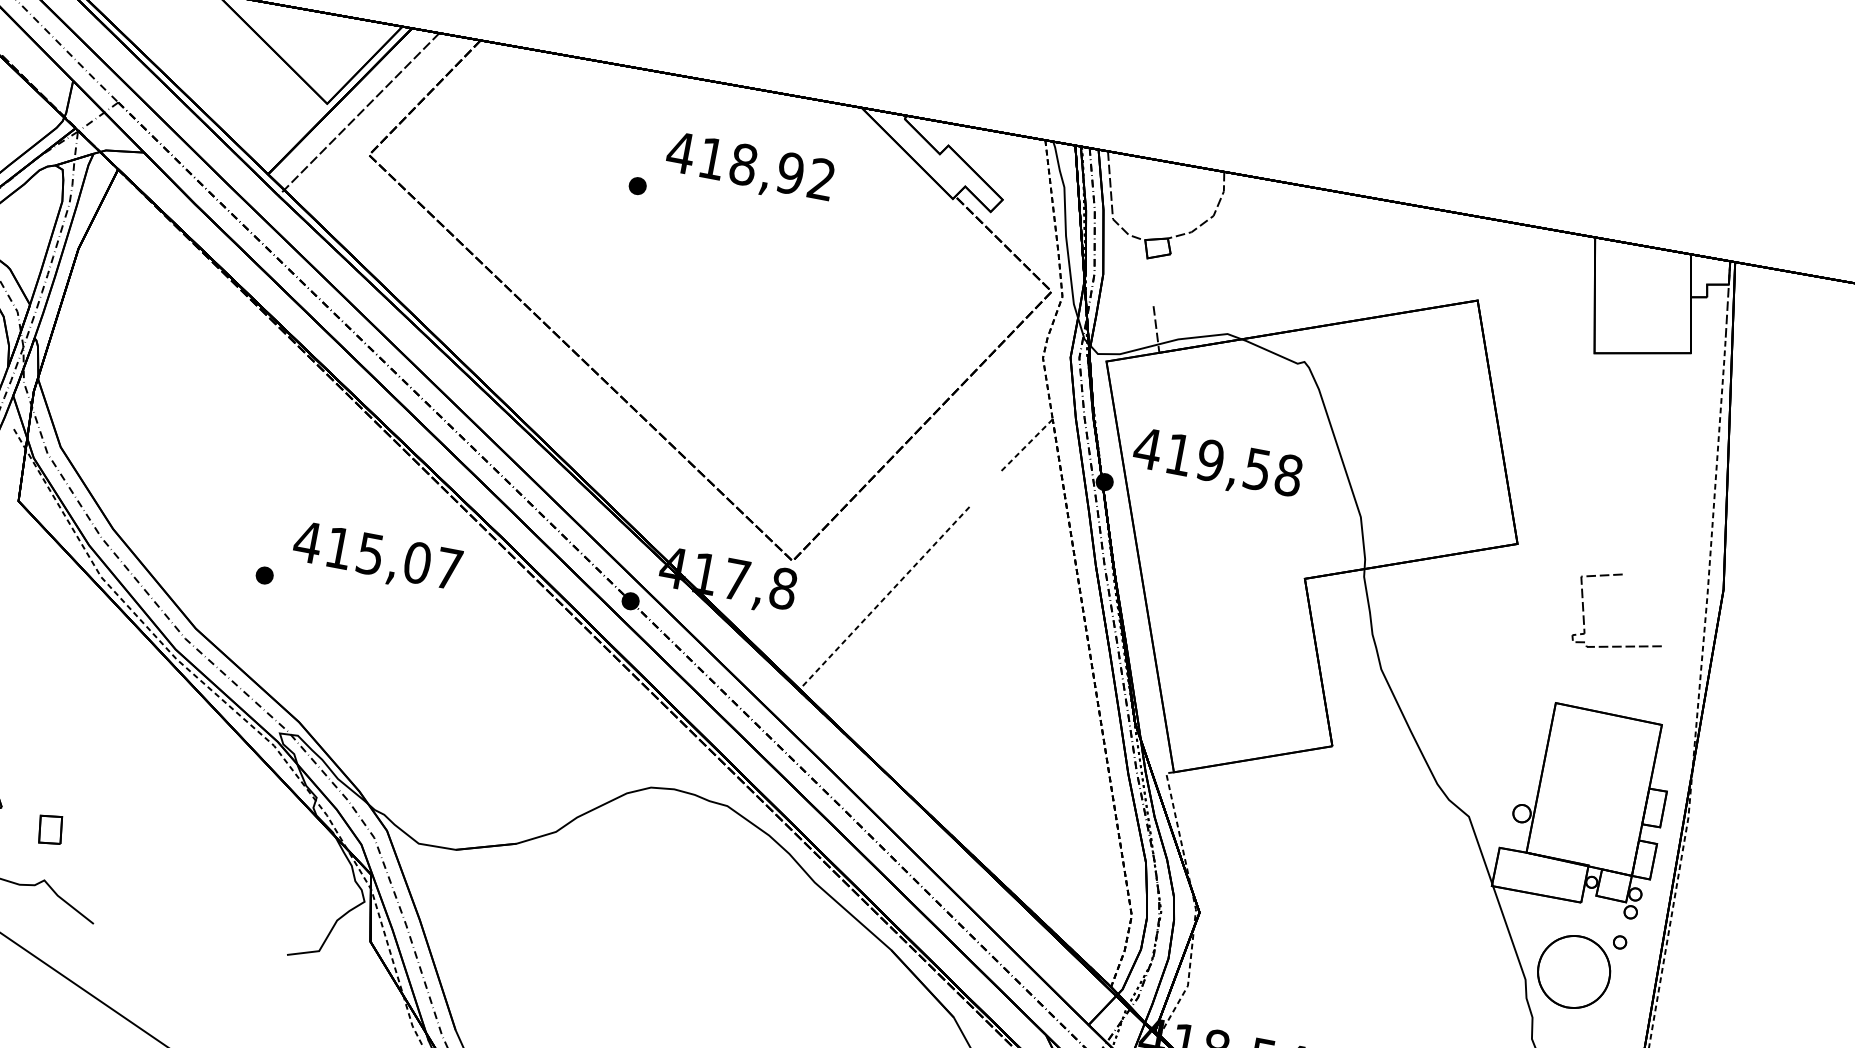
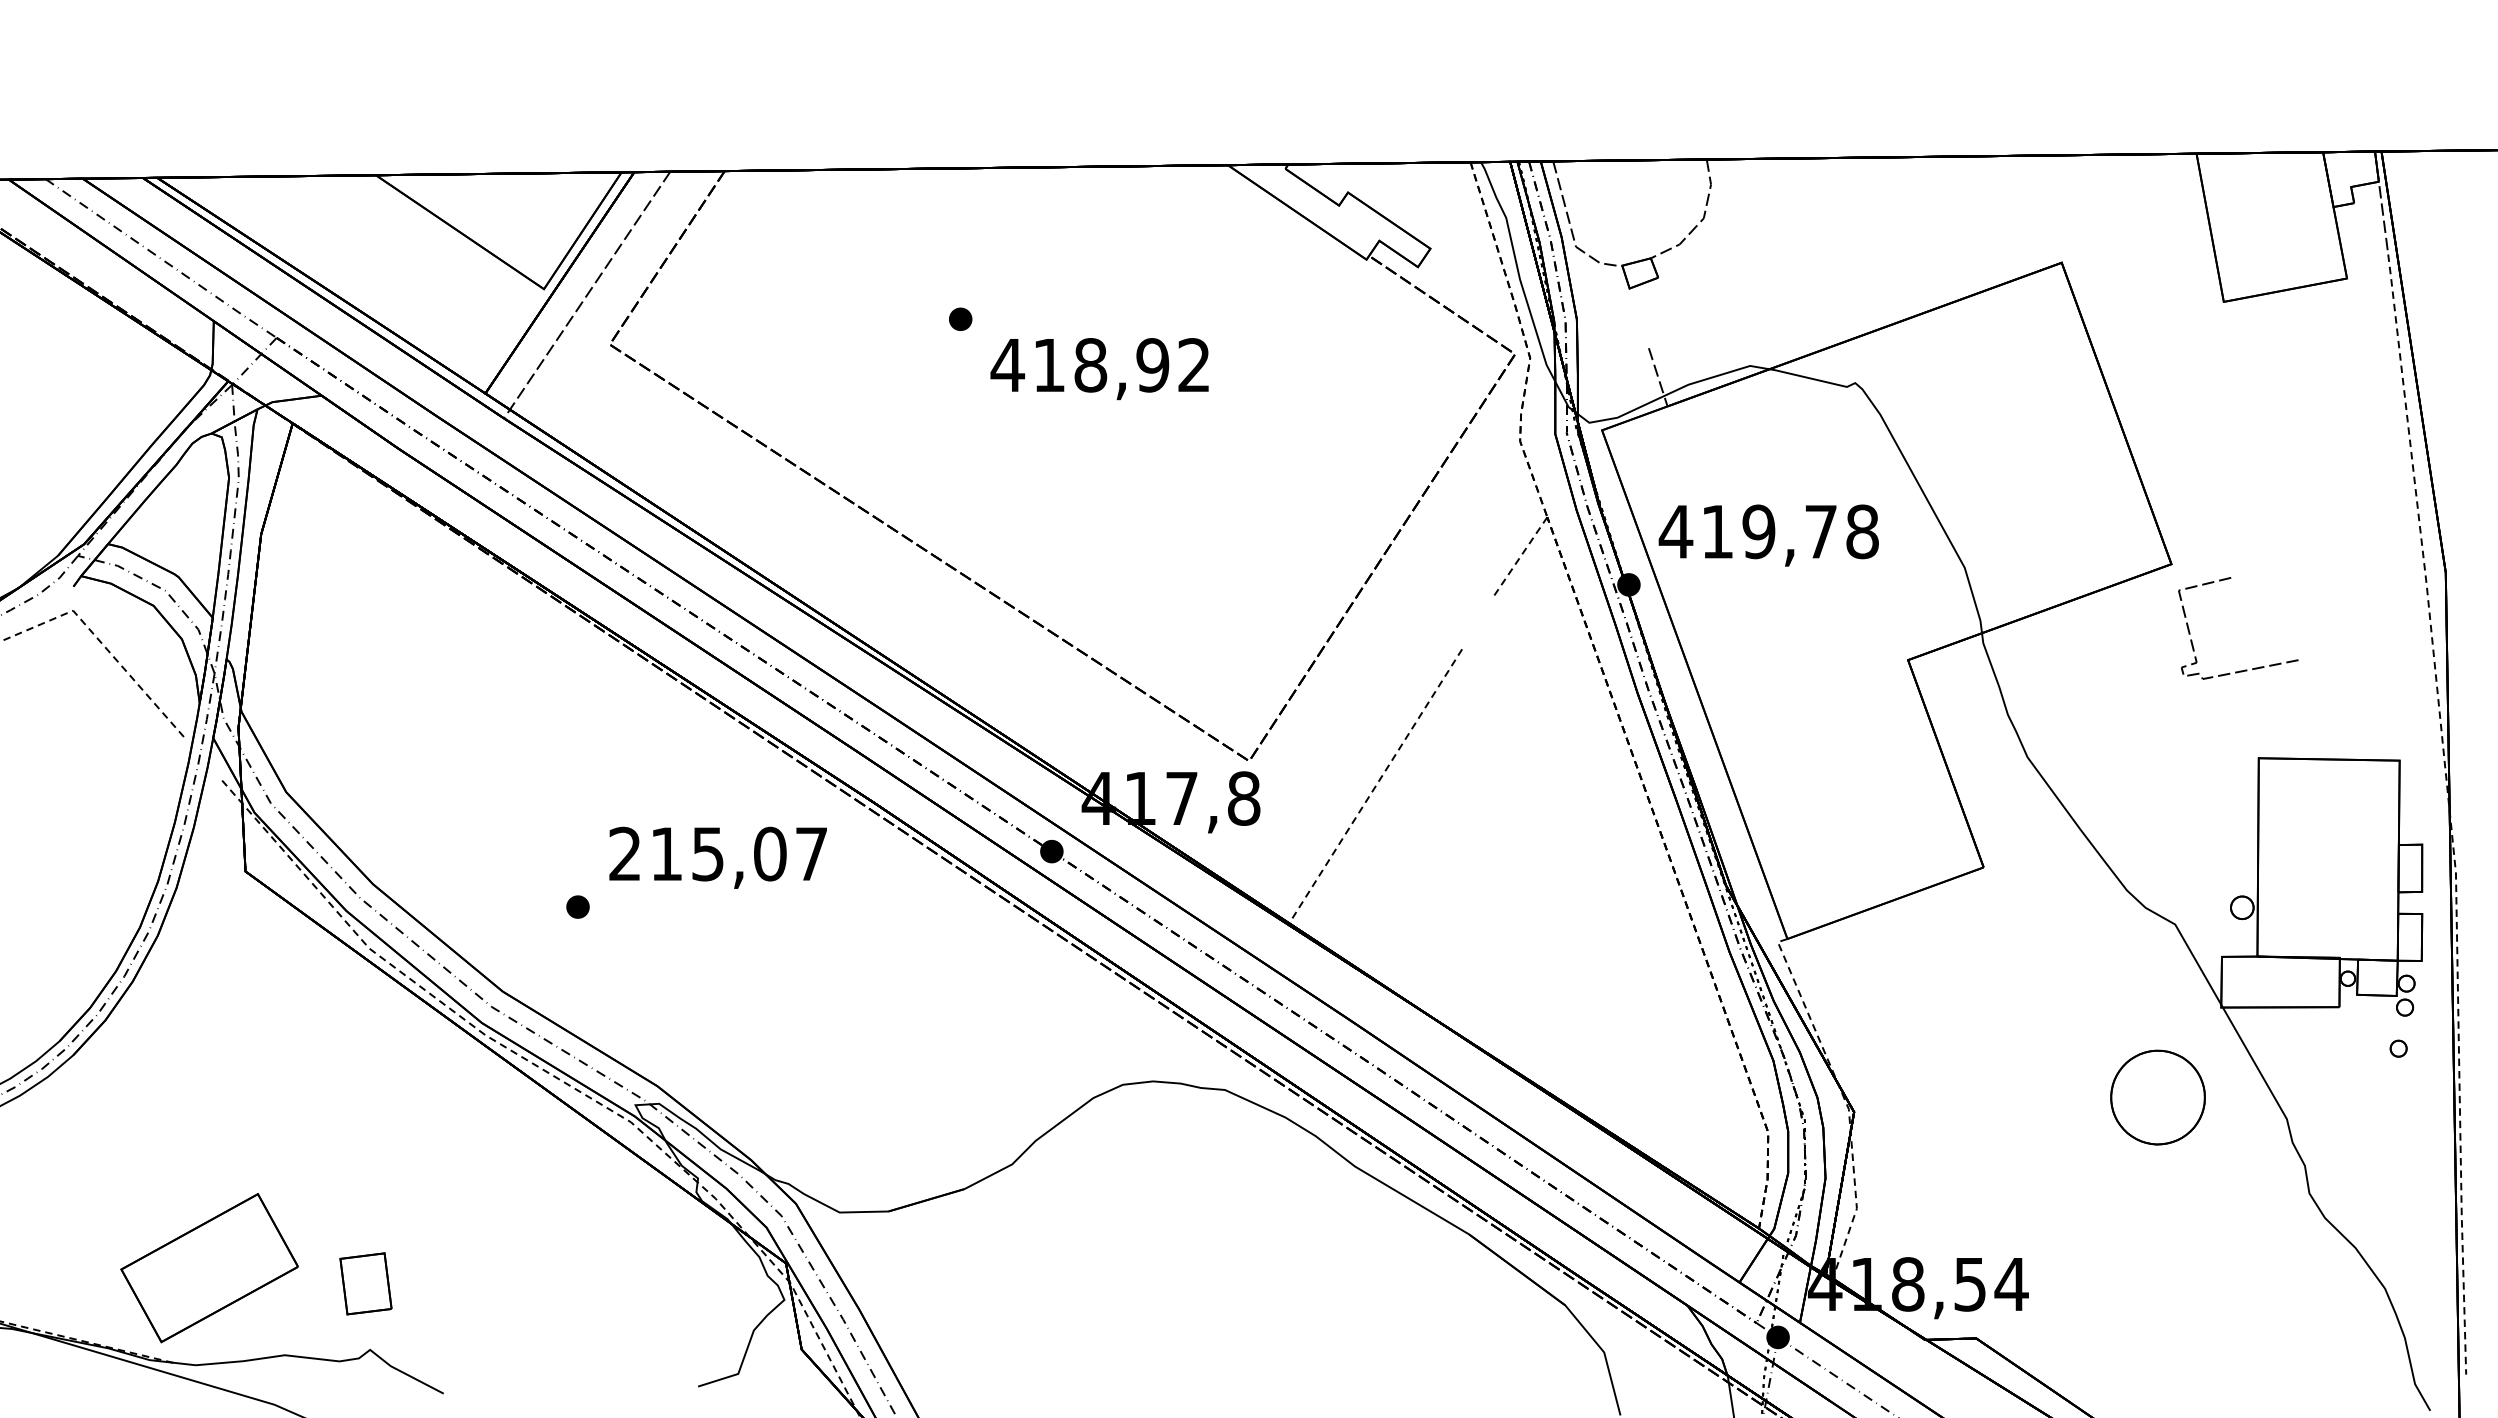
text: (749, 169) -> (1099, 369), moved
text: (1256, 469) -> (1820, 532), 419,58 -> 419,78
text: (307, 541) -> (624, 853), 415,07 -> 215,07
curve: (1619, 645) -> (2244, 669), moved
part: (50, 829) -> (365, 1283), size x1.6
part: (1573, 971) -> (2157, 1097), moved

